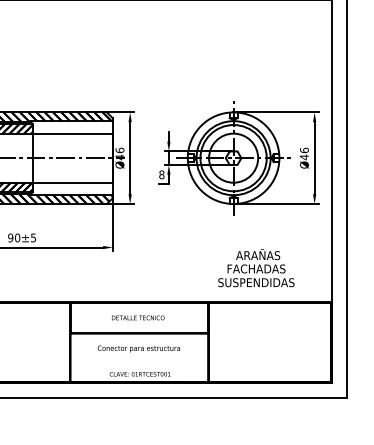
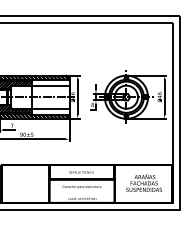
text: (257, 267) -> (144, 182), moved

